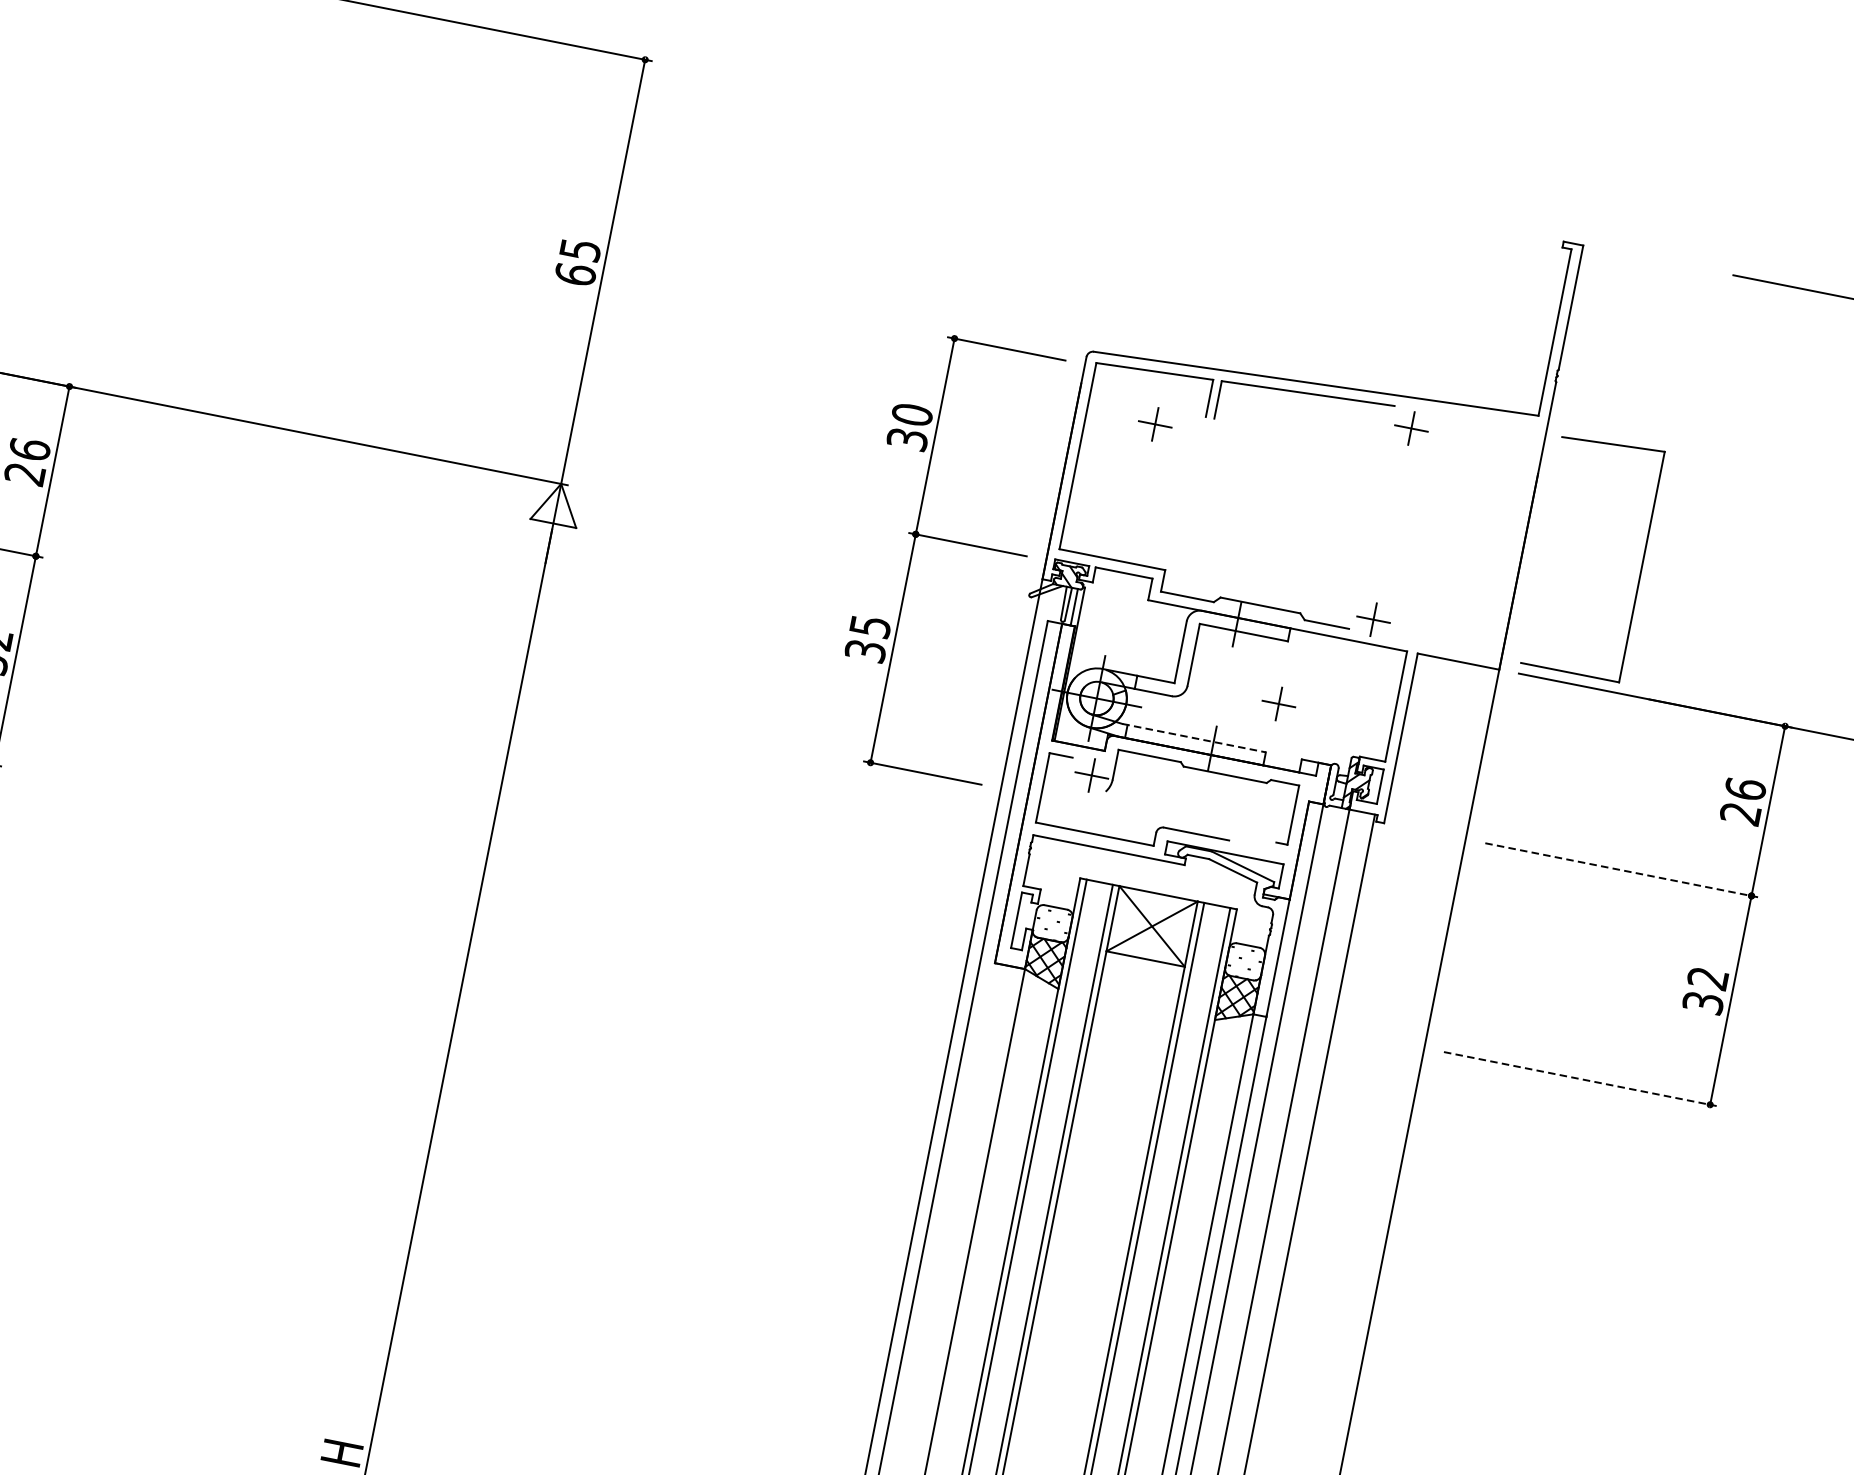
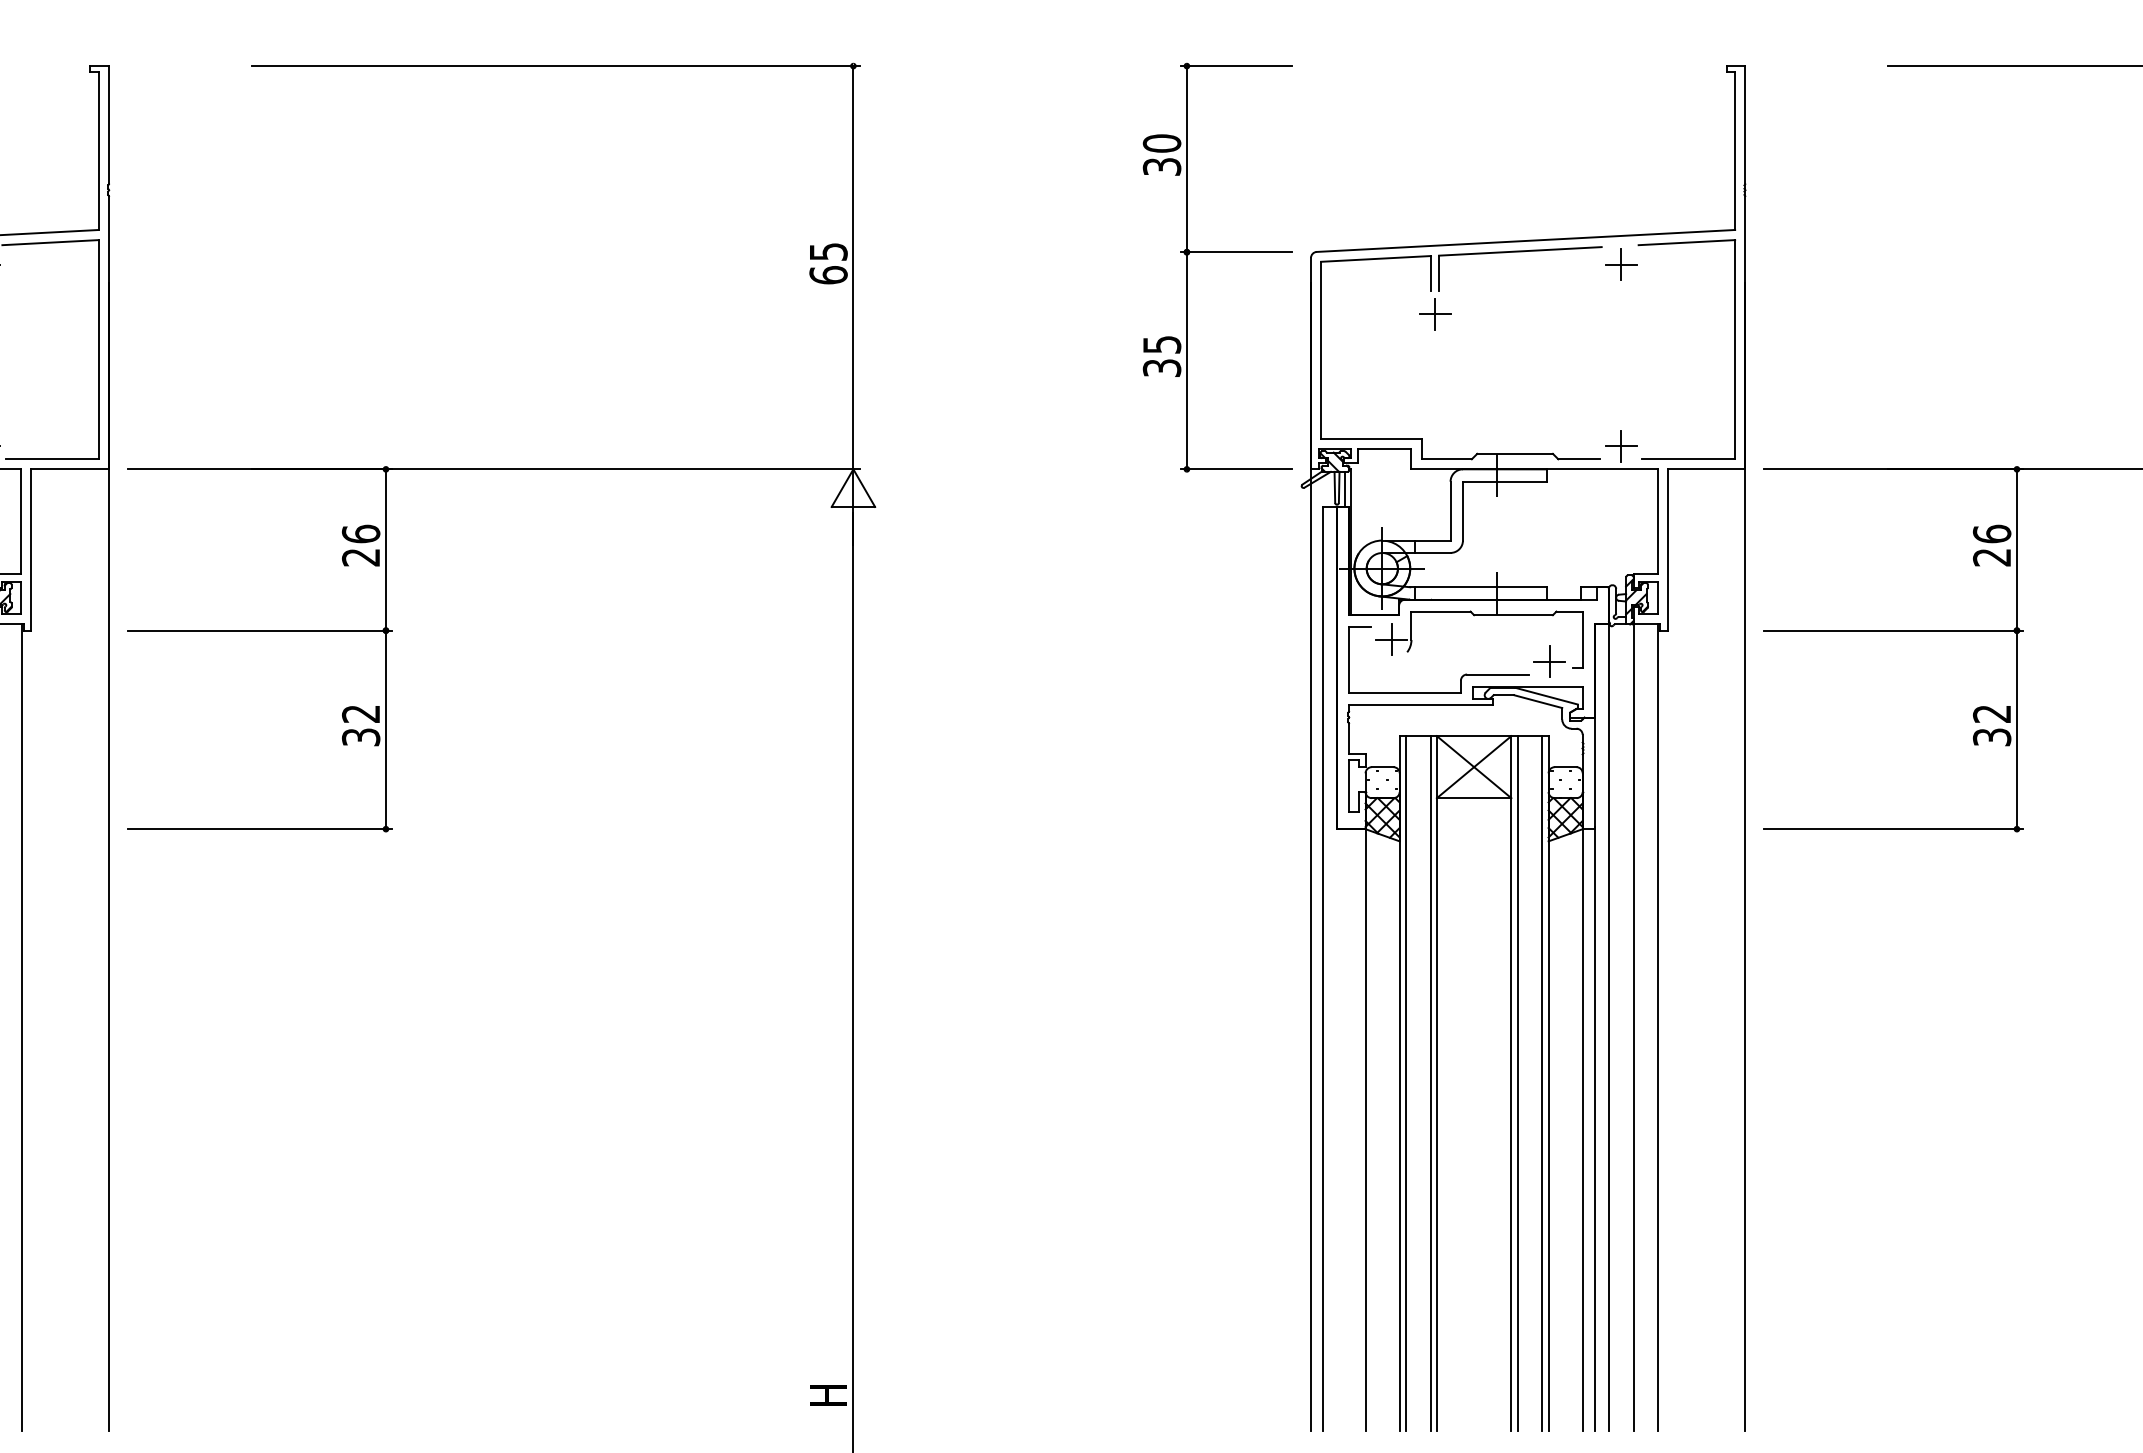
part: (1155, 424) -> (1435, 314), moved
part: (947, 540) -> (1217, 252), moved
part: (1641, 566) -> (1734, 349), moved
part: (1278, 703) -> (1549, 661), moved
line: (1194, 738) -> (1478, 587), dashed -> solid
line: (1621, 870) -> (1893, 630), dashed -> solid
line: (1580, 1079) -> (1893, 829), dashed -> solid

